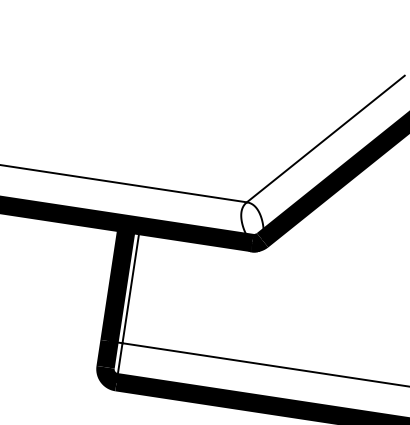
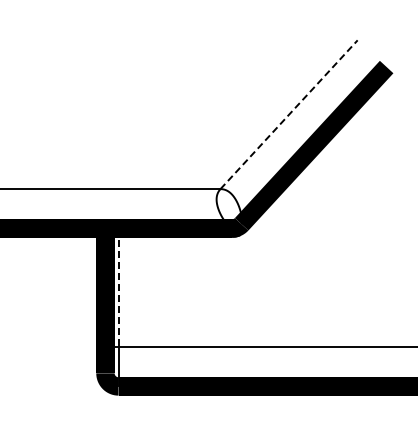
line: (326, 138) -> (289, 114), solid -> dashed
line: (131, 285) -> (118, 288), solid -> dashed

